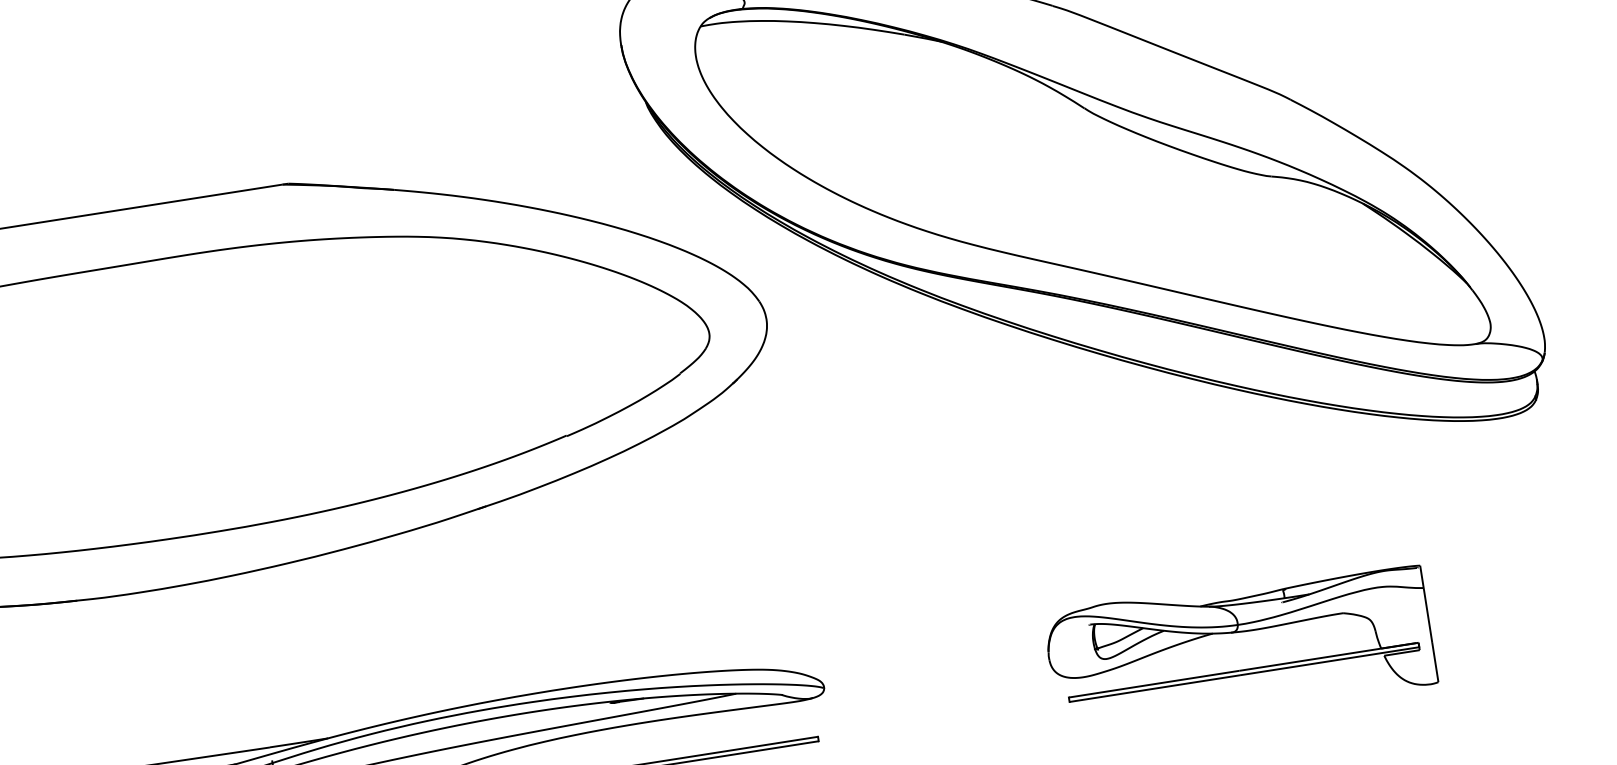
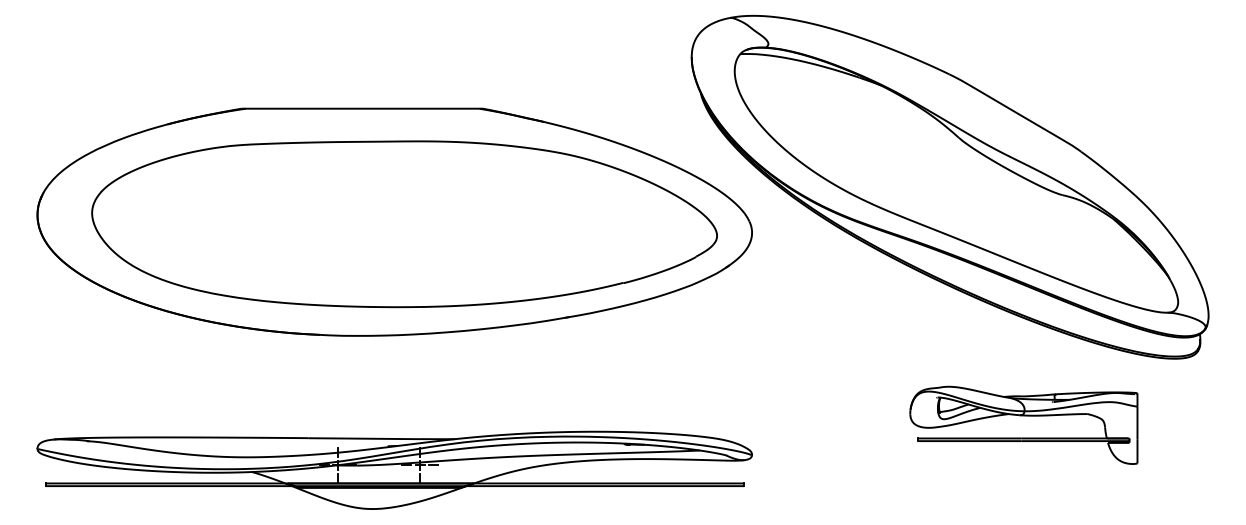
part: (1237, 633) -> (1023, 416), moved

